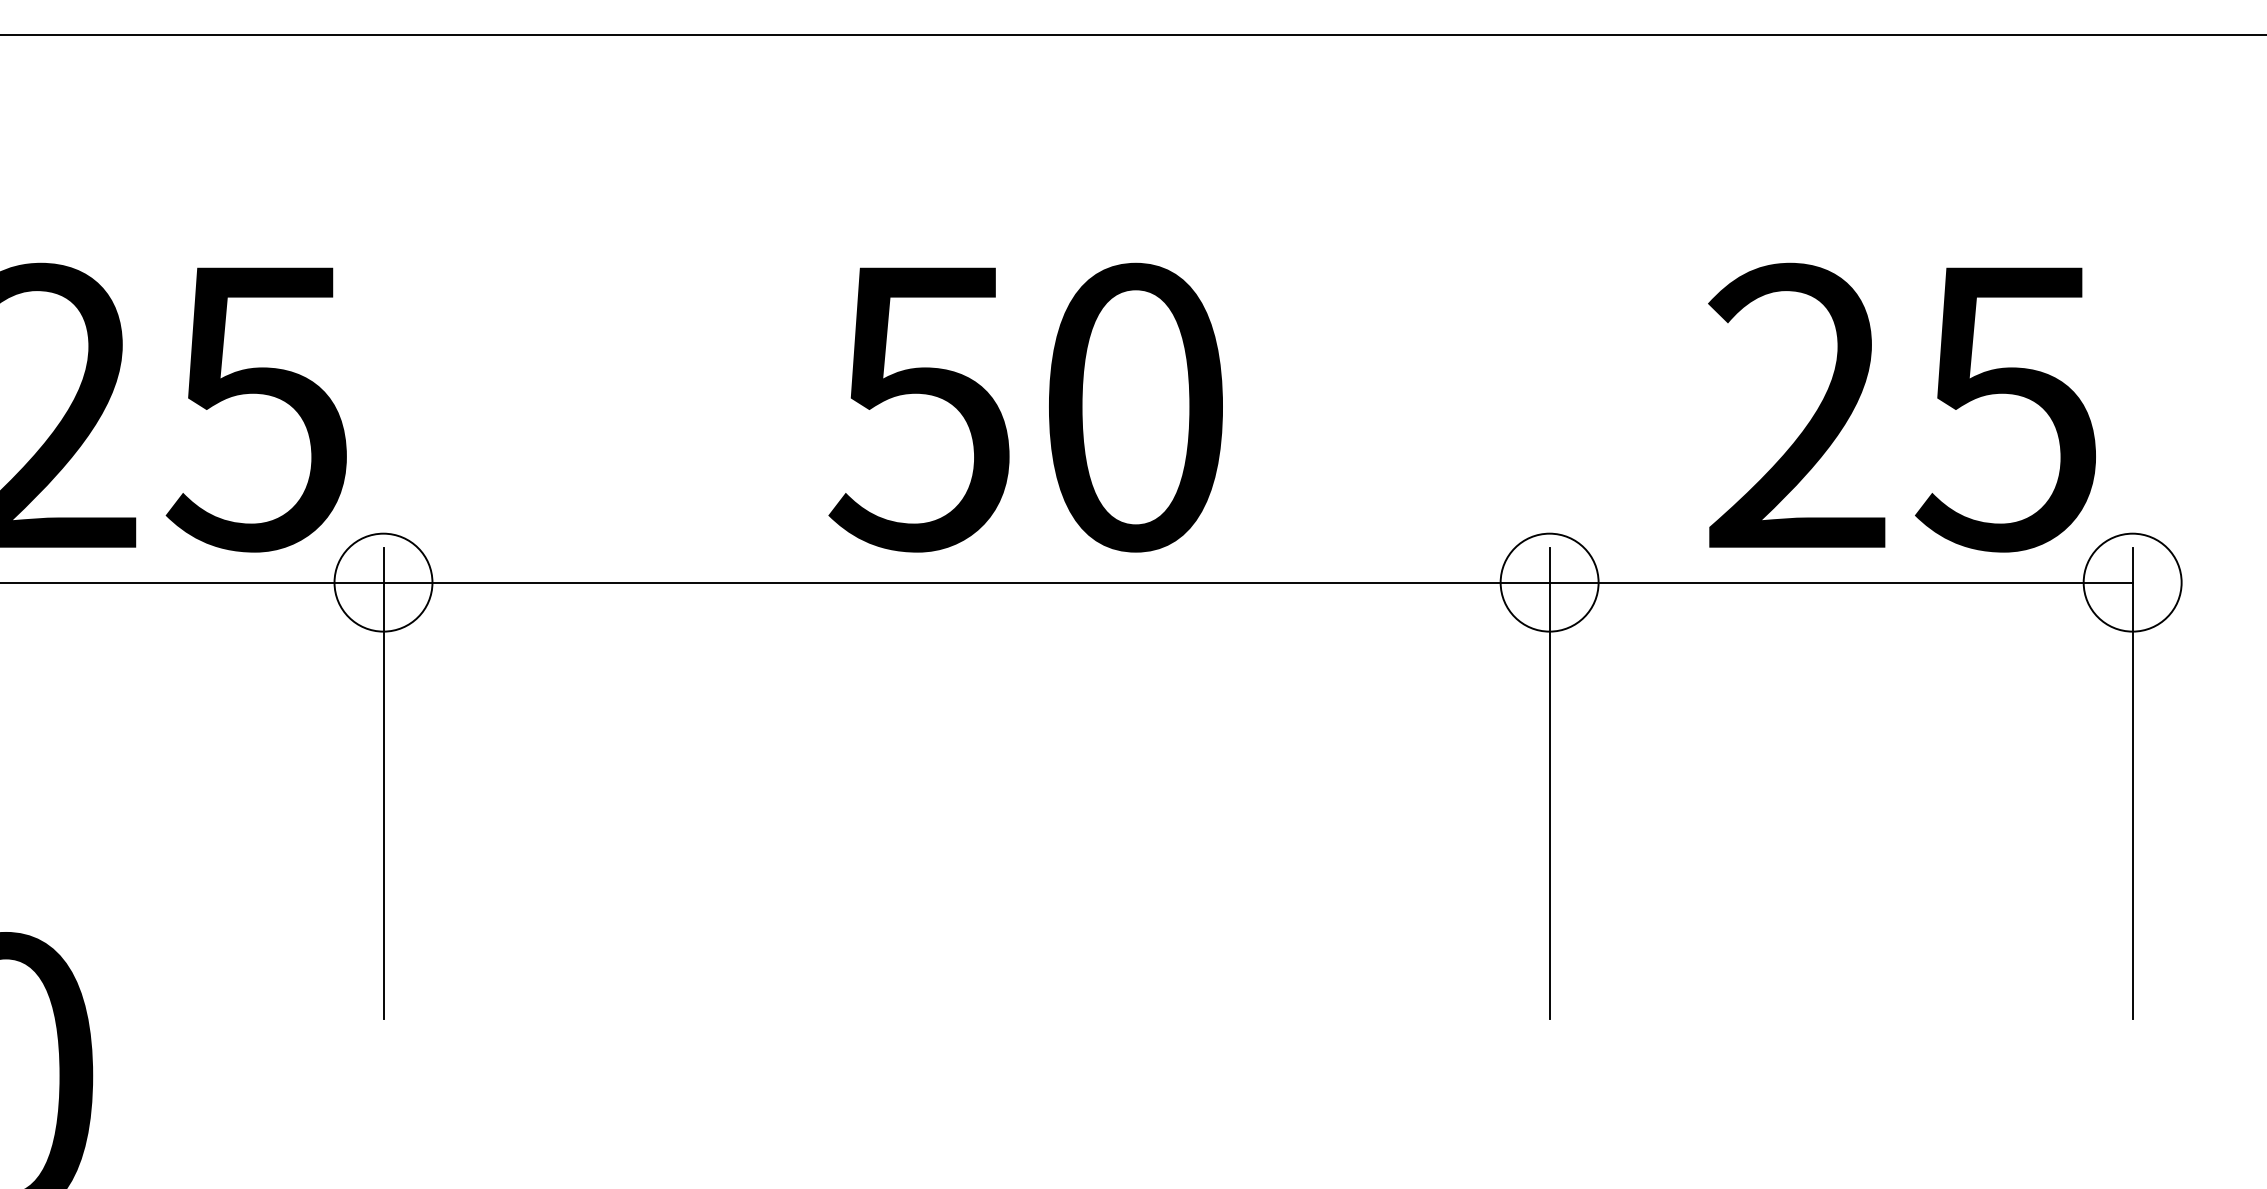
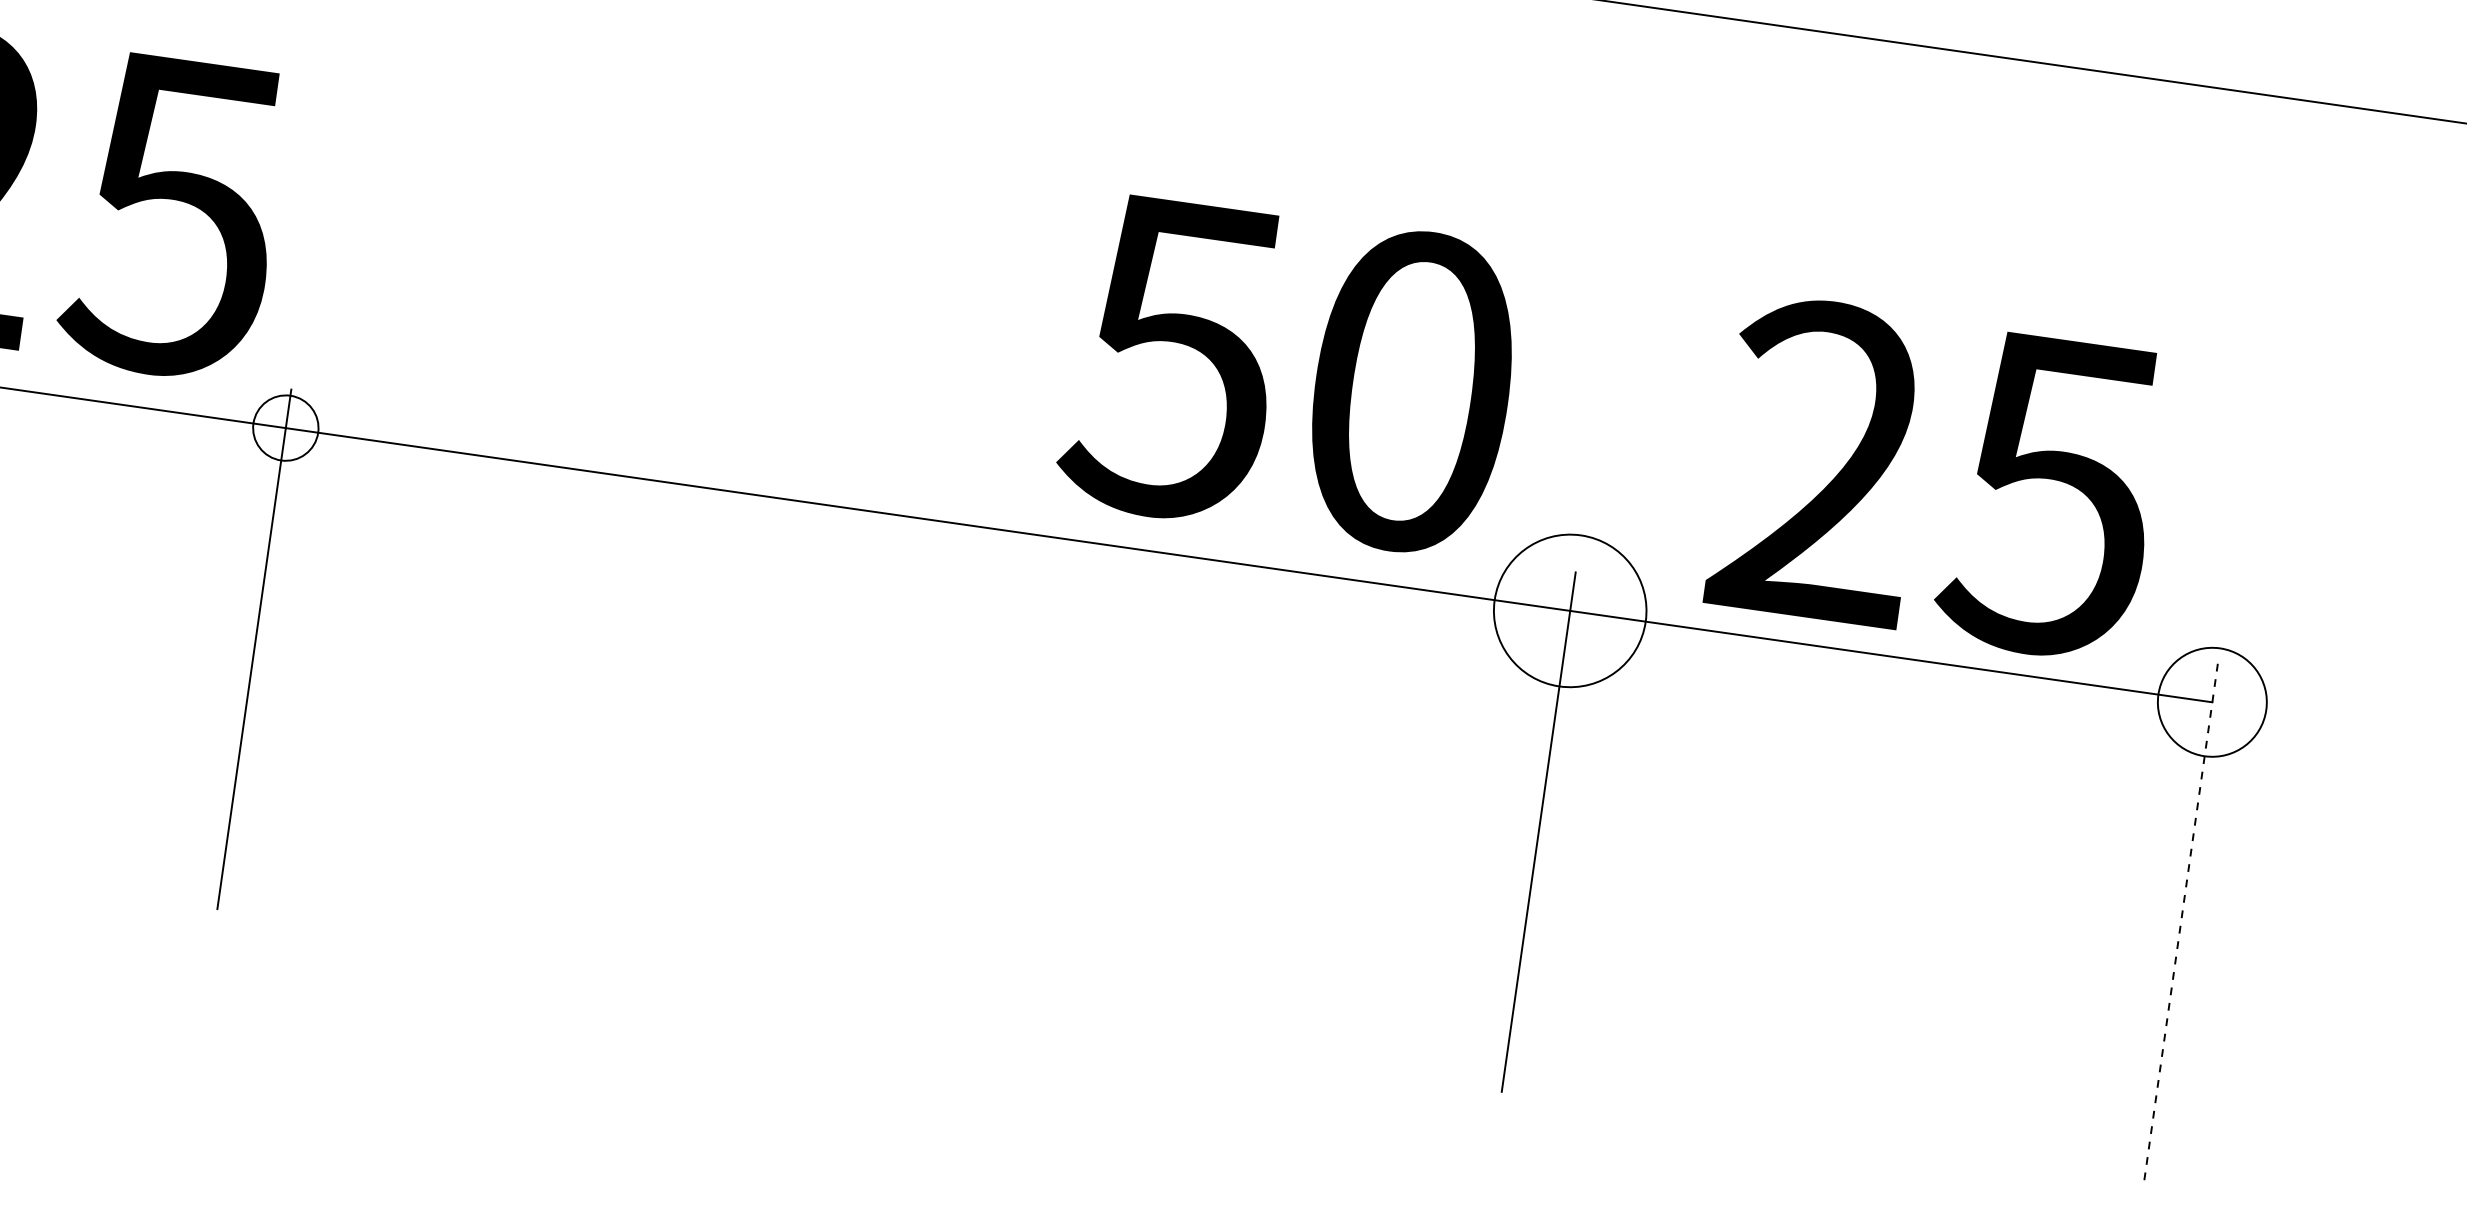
text: (1025, 407) -> (1290, 374), moved
text: (1901, 407) -> (1936, 478), moved
circle: (383, 582) -> (285, 427), size x0.6
circle: (1549, 582) -> (1570, 610), size x1.4
line: (2132, 783) -> (2180, 923), solid -> dashed

